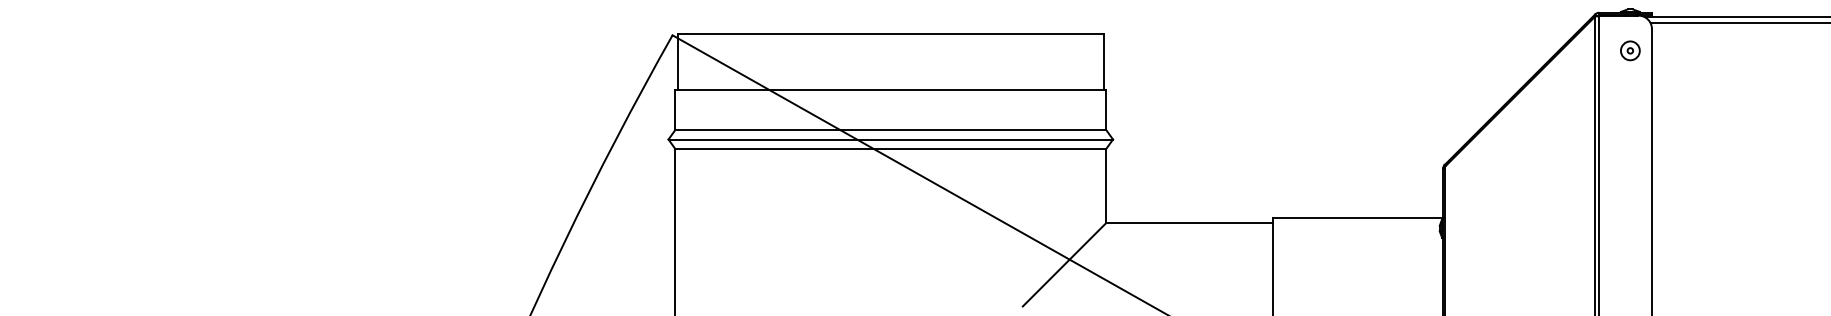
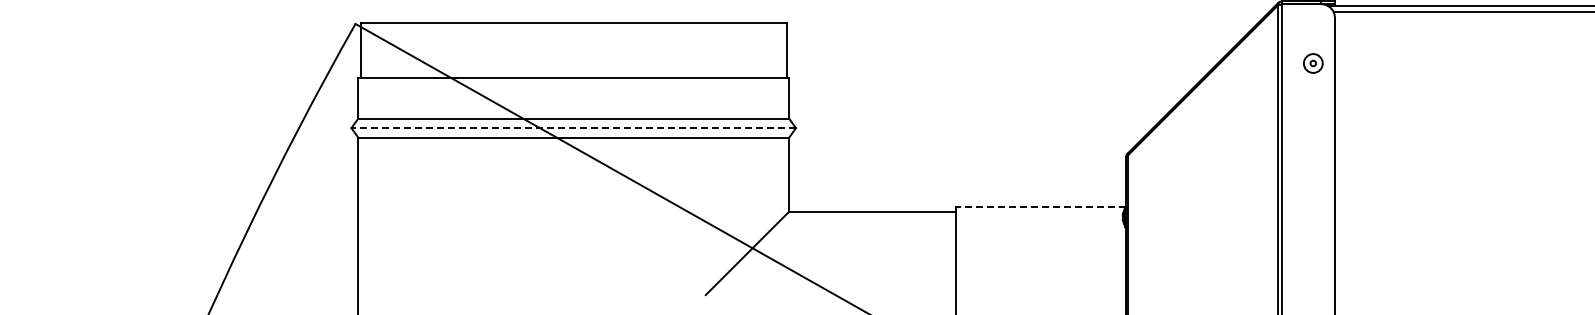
part: (1630, 50) -> (1313, 63), moved
line: (890, 139) -> (573, 128), solid -> dashed
line: (1358, 218) -> (1041, 207), solid -> dashed

